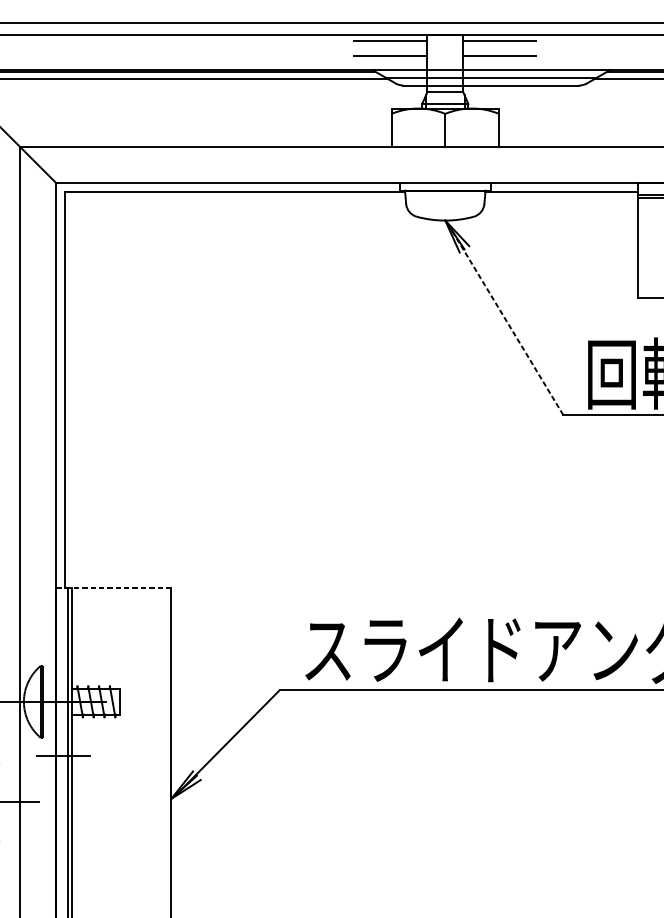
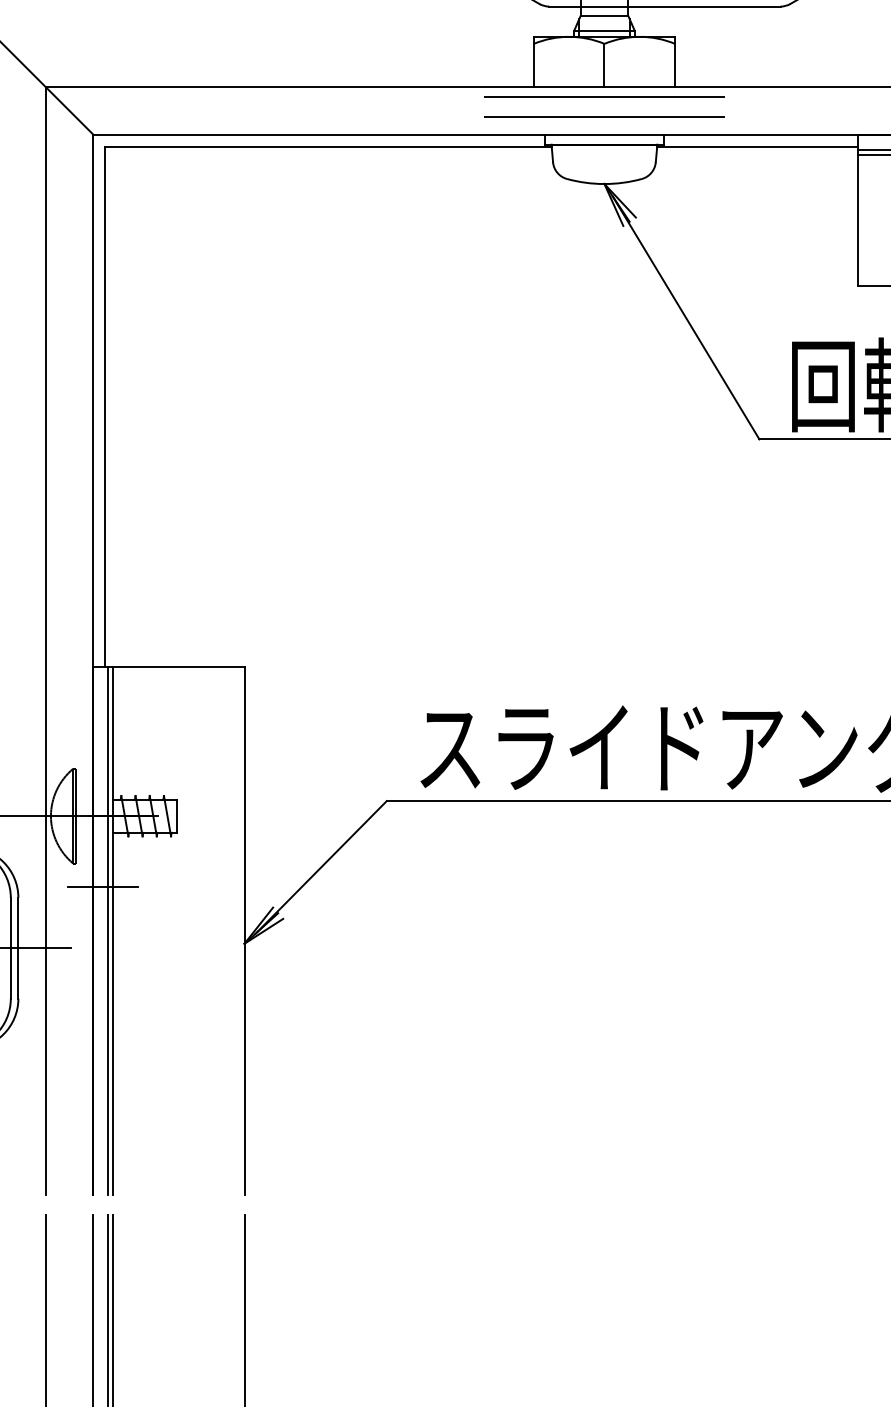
line: (445, 153) -> (604, 96), added
line: (445, 169) -> (604, 116), added
line: (507, 322) -> (686, 318), dashed -> solid
line: (113, 587) -> (168, 666), dashed -> solid

